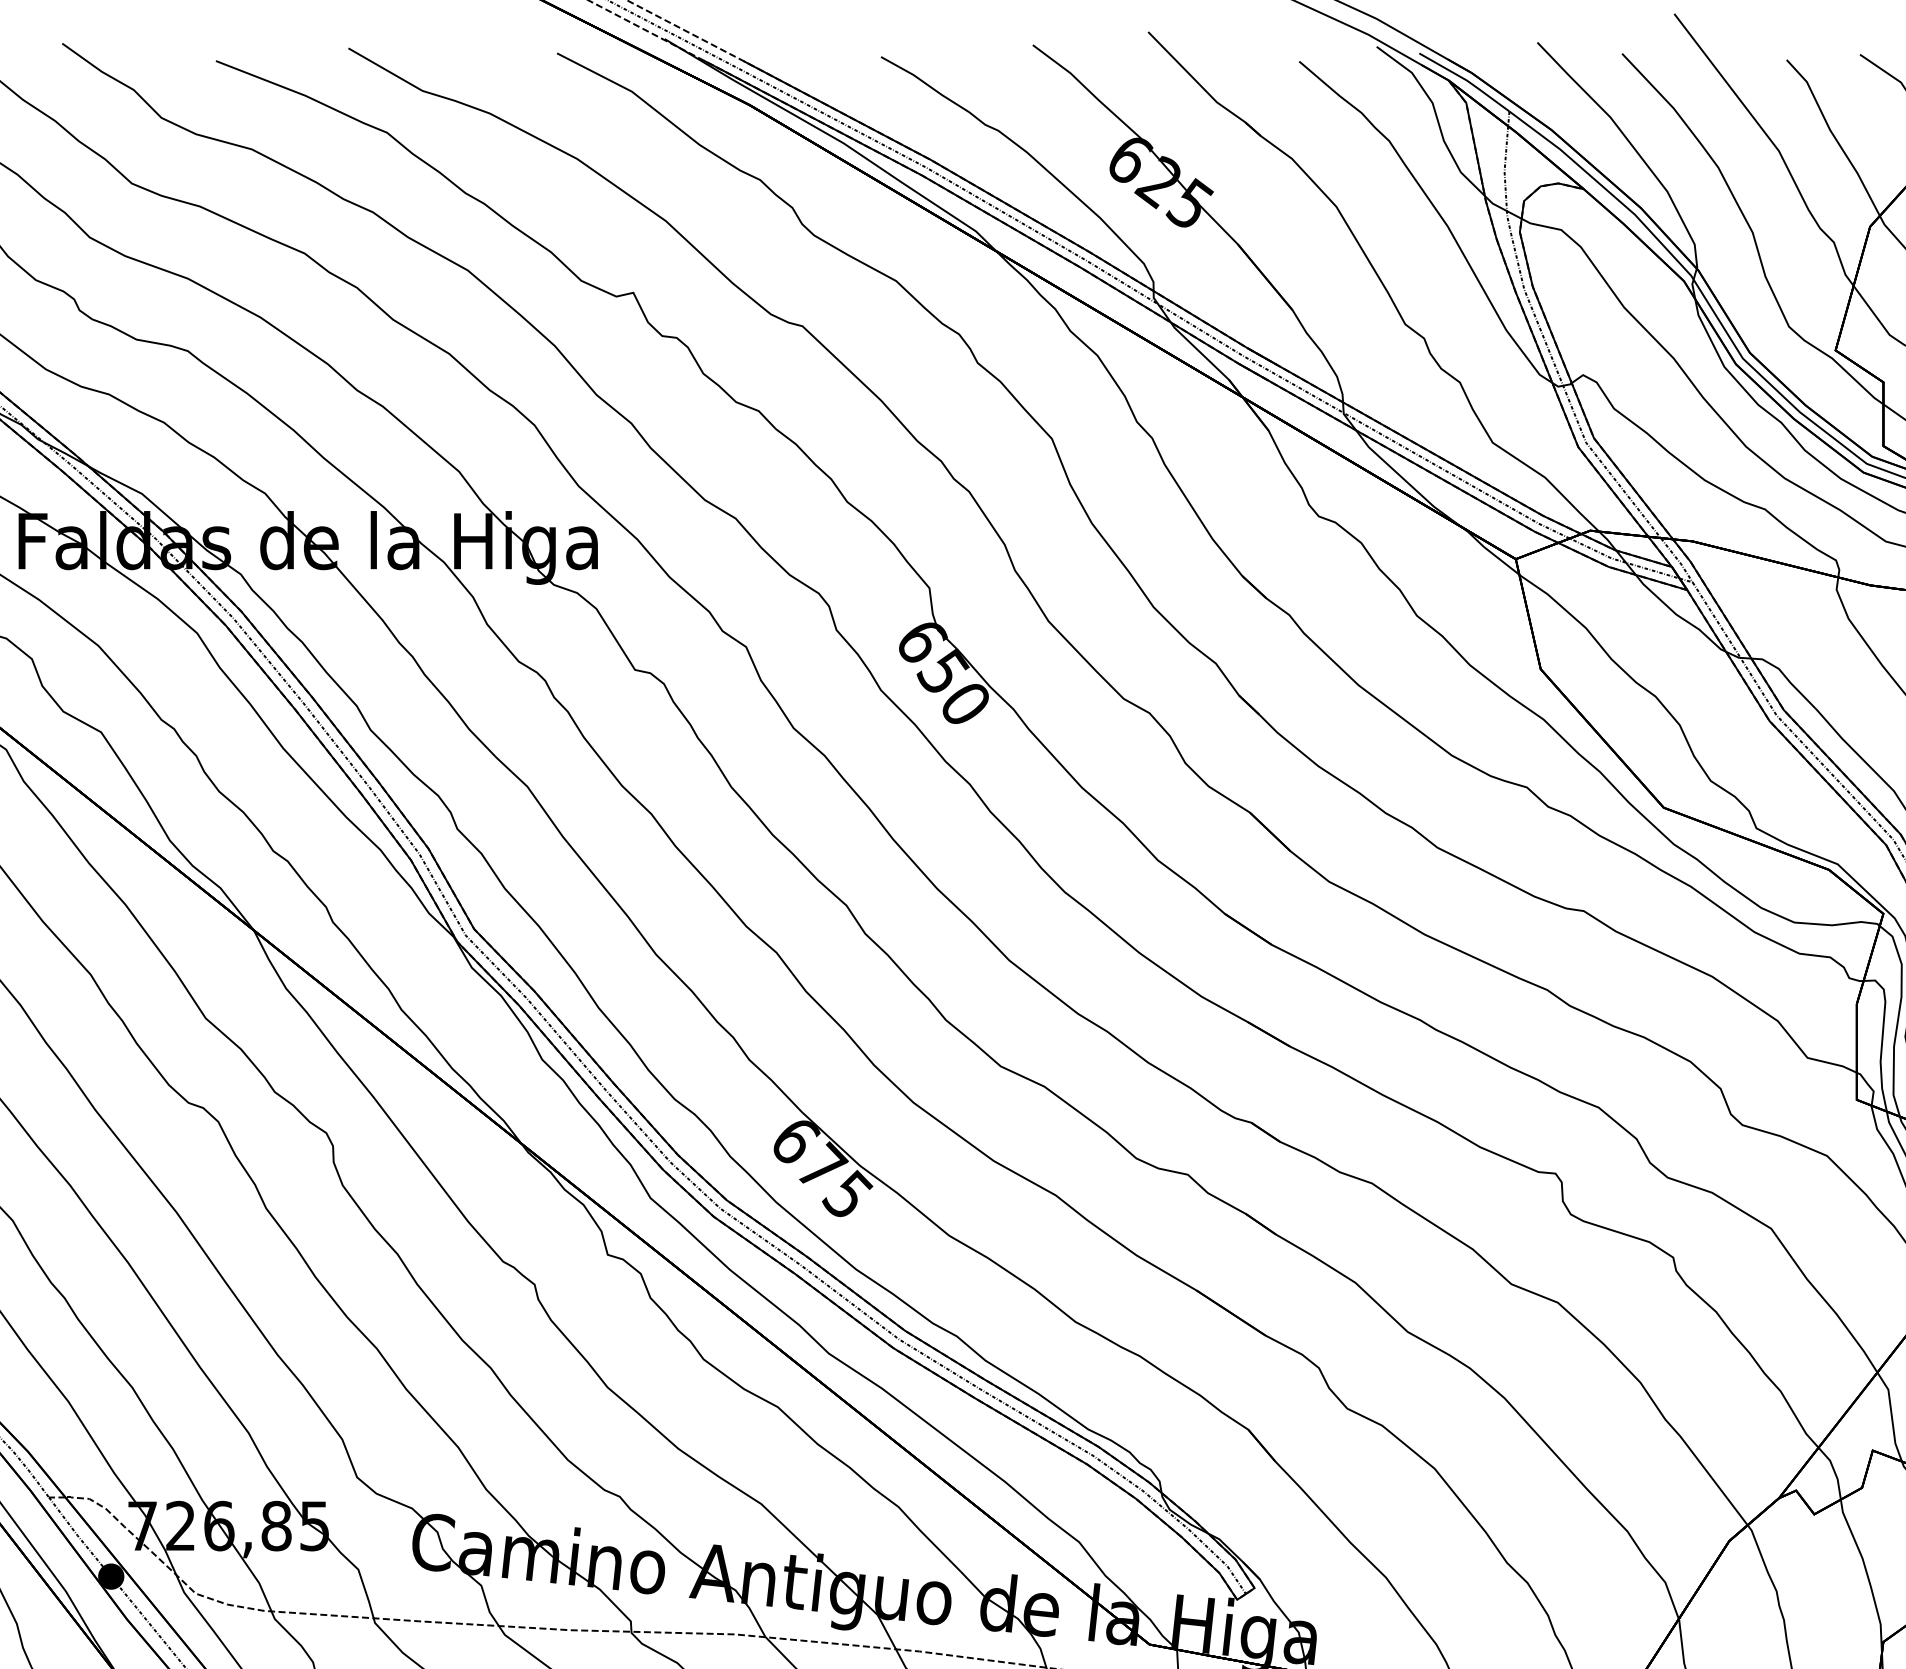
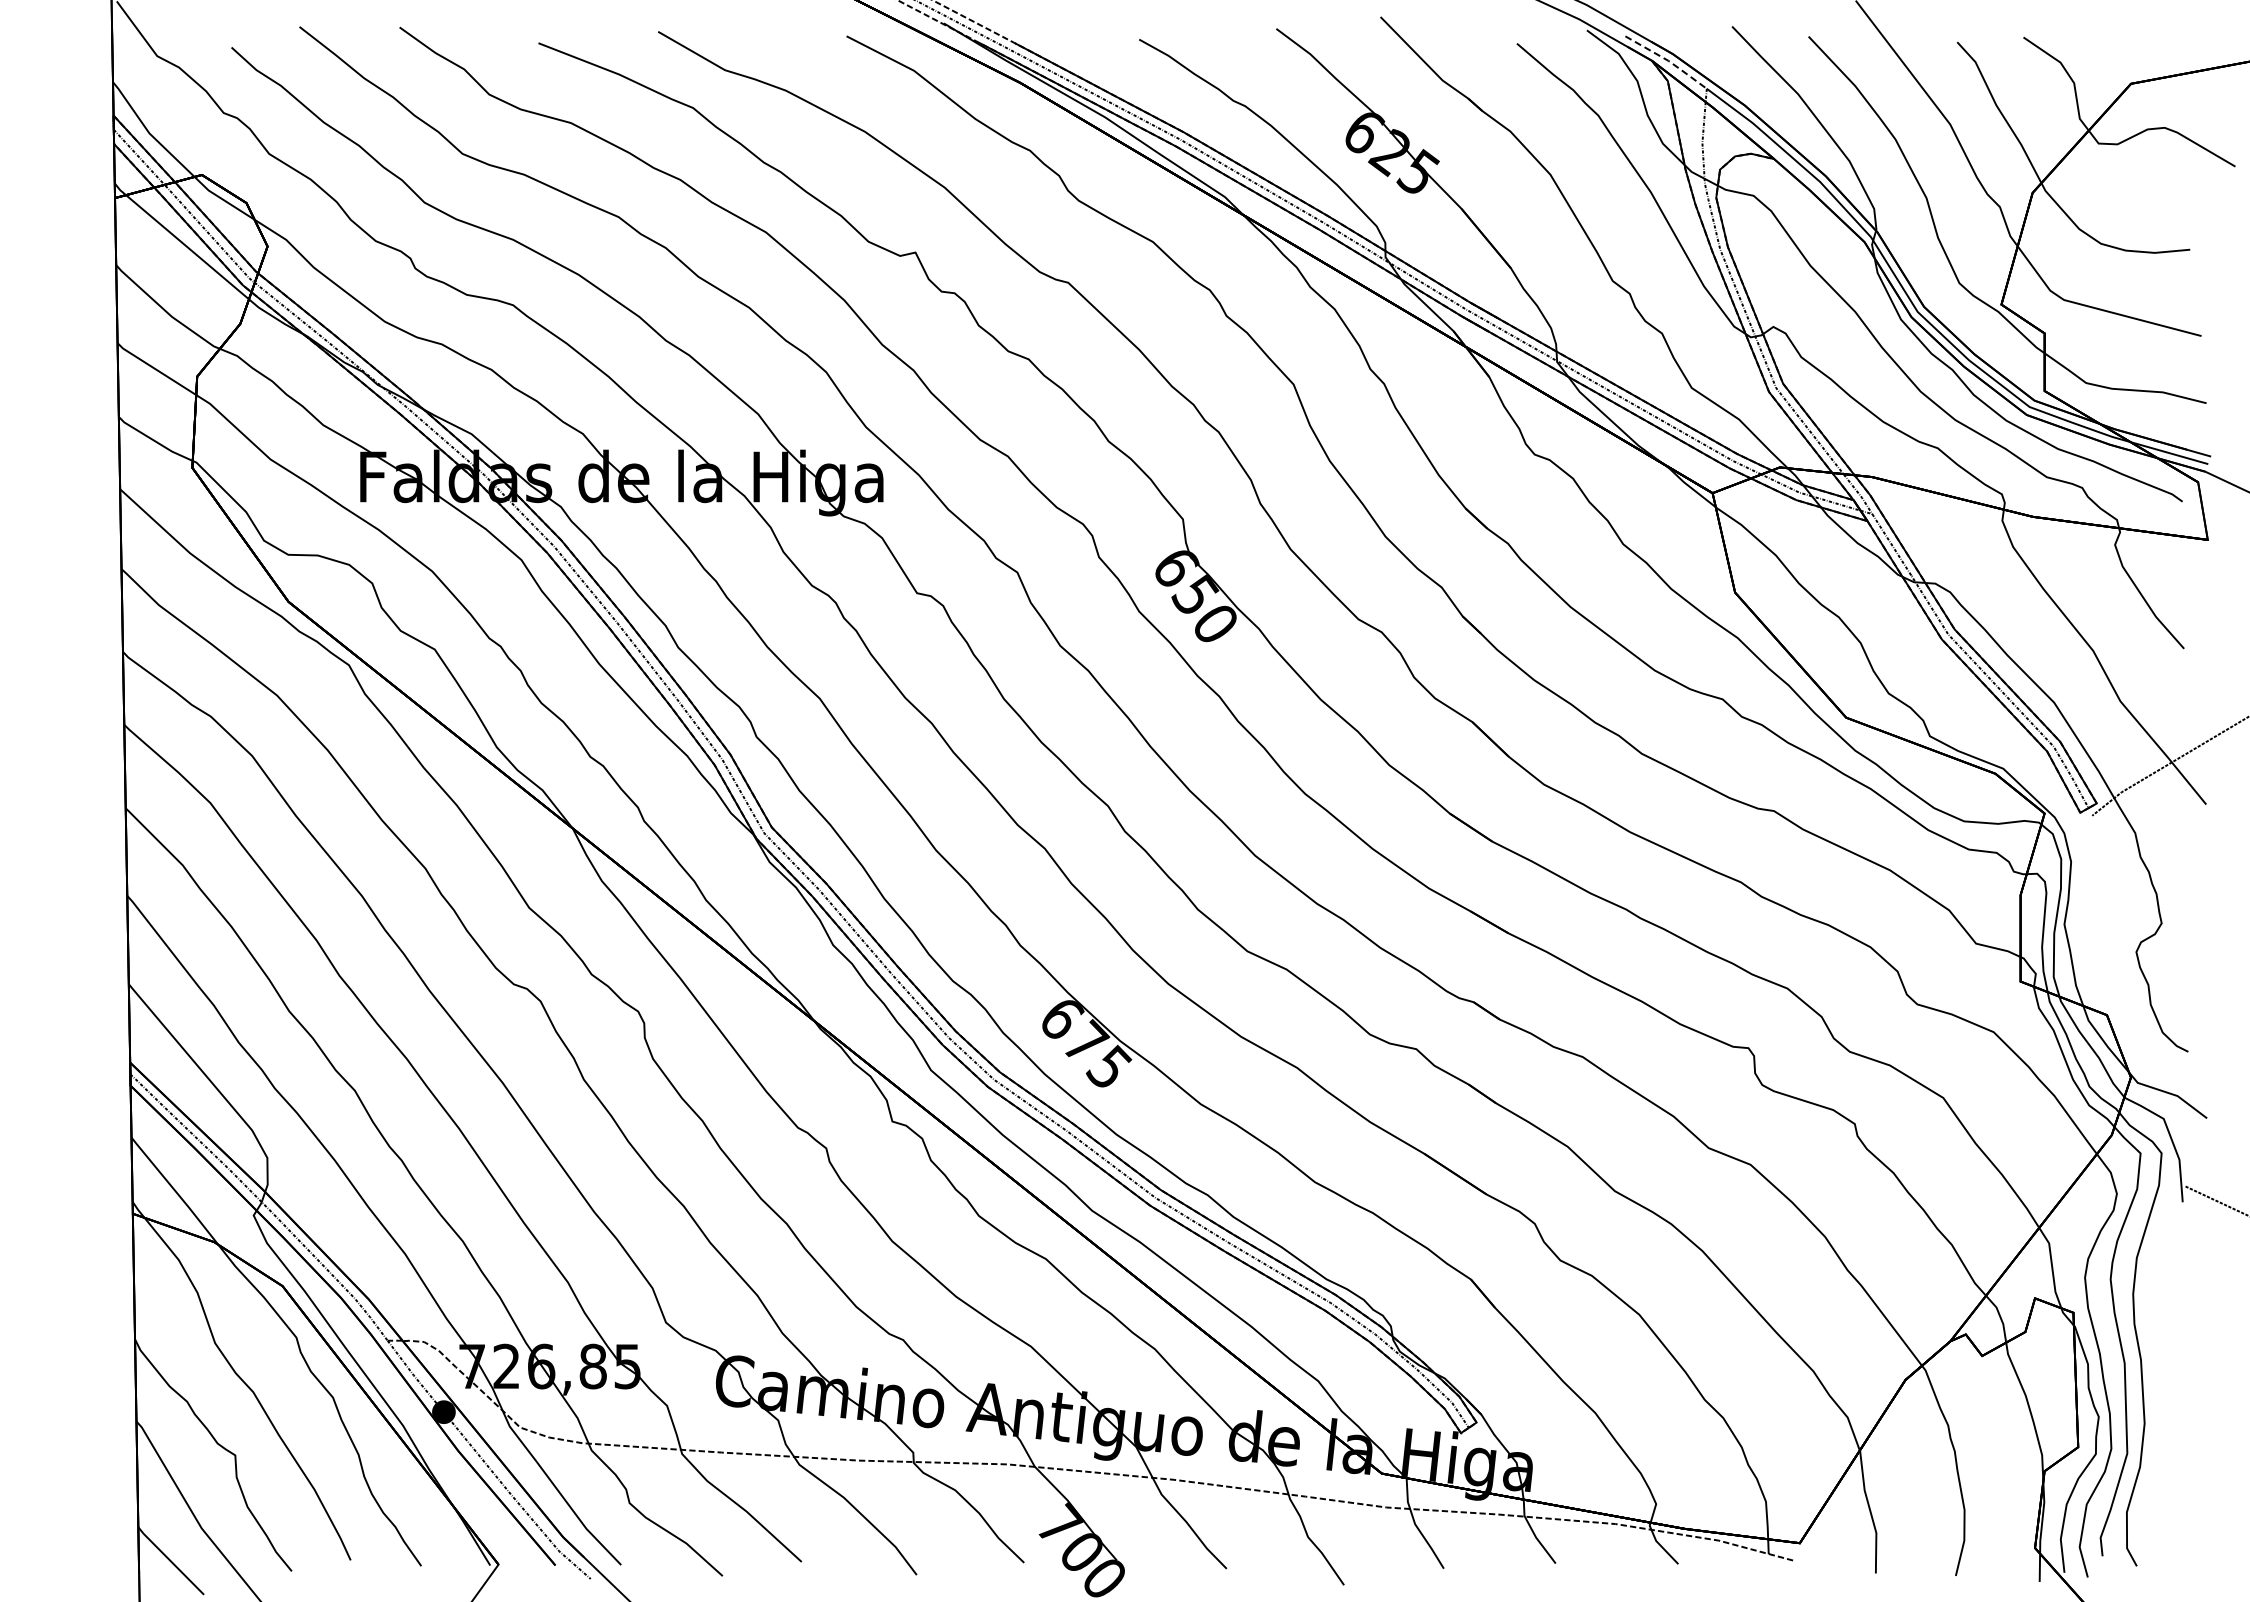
line: (1466, 80) -> (1668, 60), solid -> dashed

